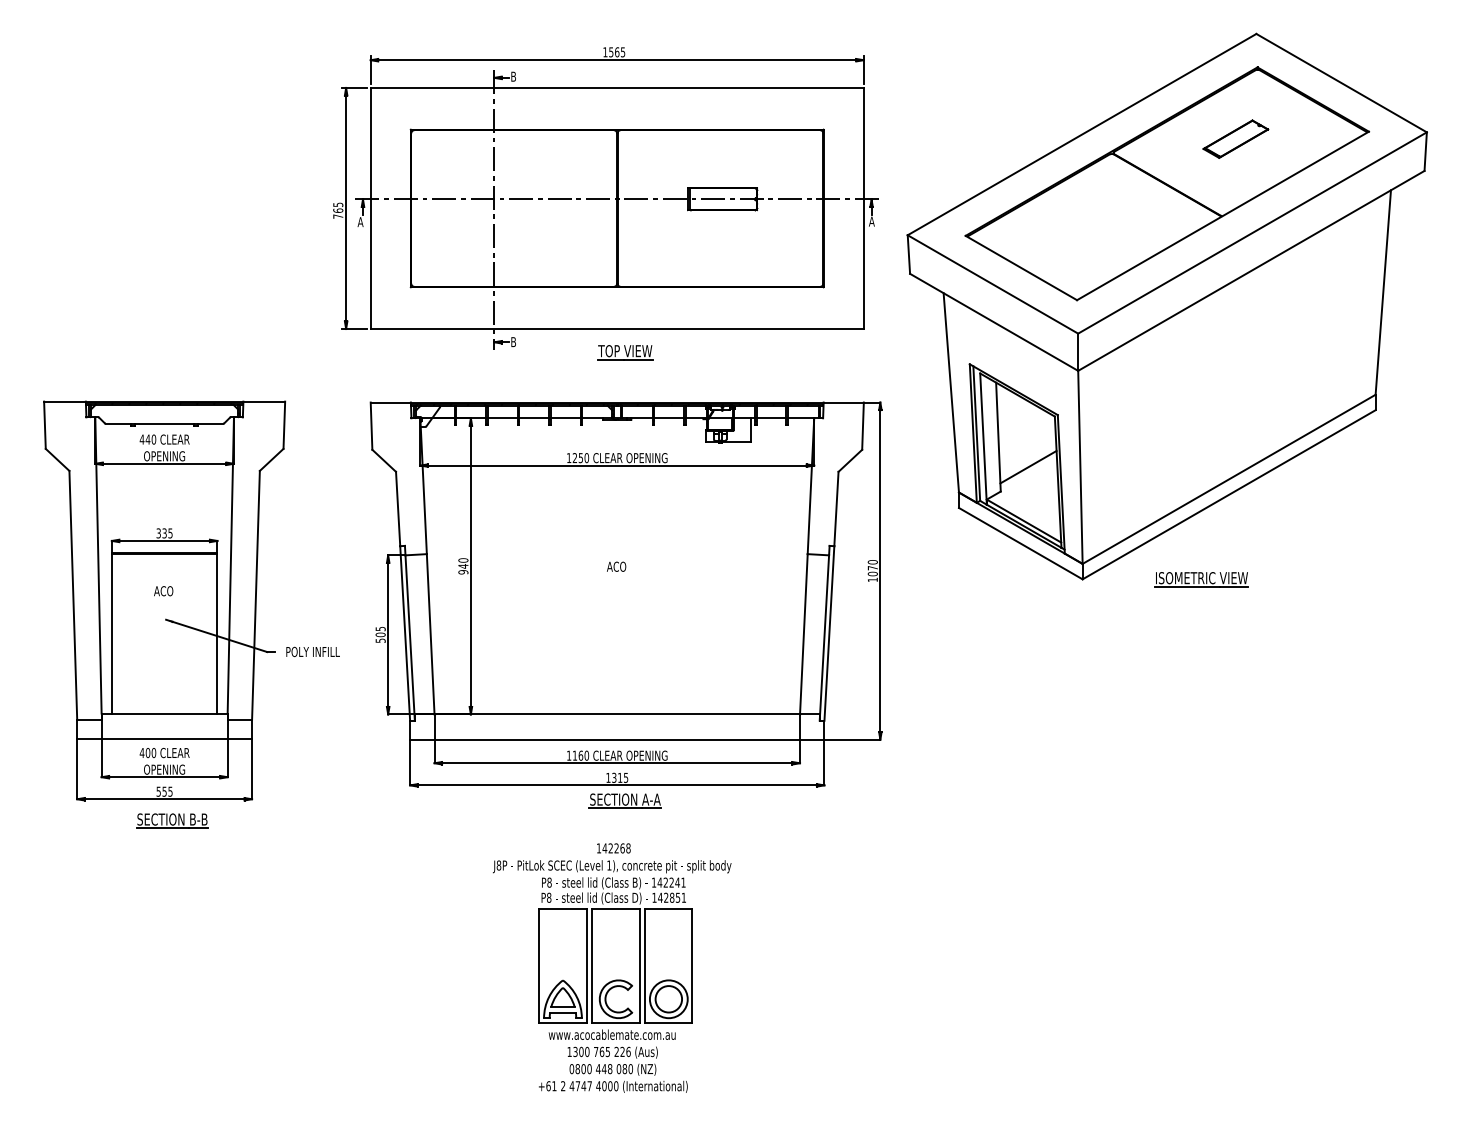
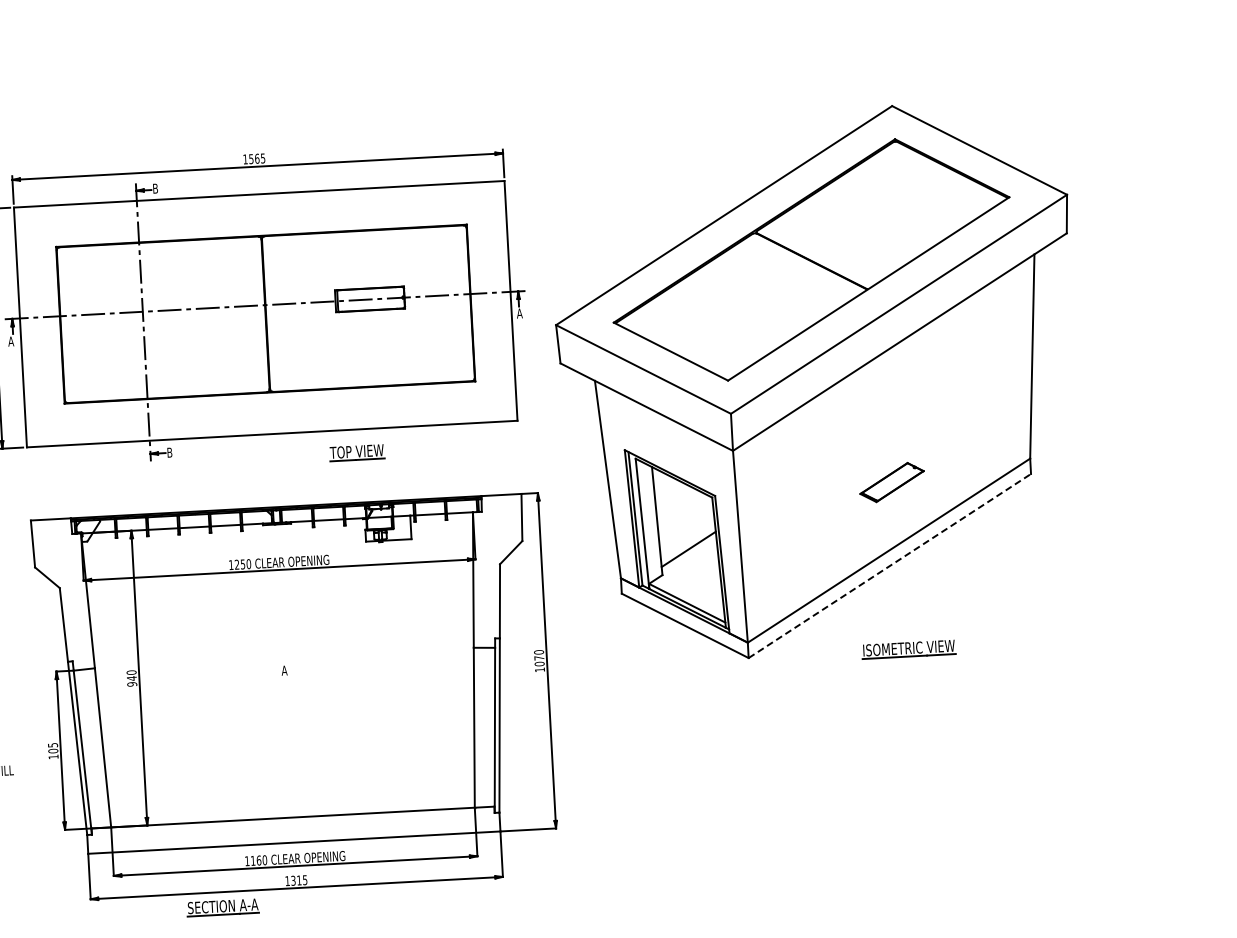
part: (1235, 138) -> (891, 481), moved
part: (625, 352) -> (357, 452), moved
line: (1229, 494) -> (890, 565), solid -> dashed
text: (616, 566) -> (284, 670), ACO -> A
part: (1201, 579) -> (908, 649), moved
text: (380, 640) -> (53, 756), 505 -> 105
part: (624, 800) -> (222, 907), moved

